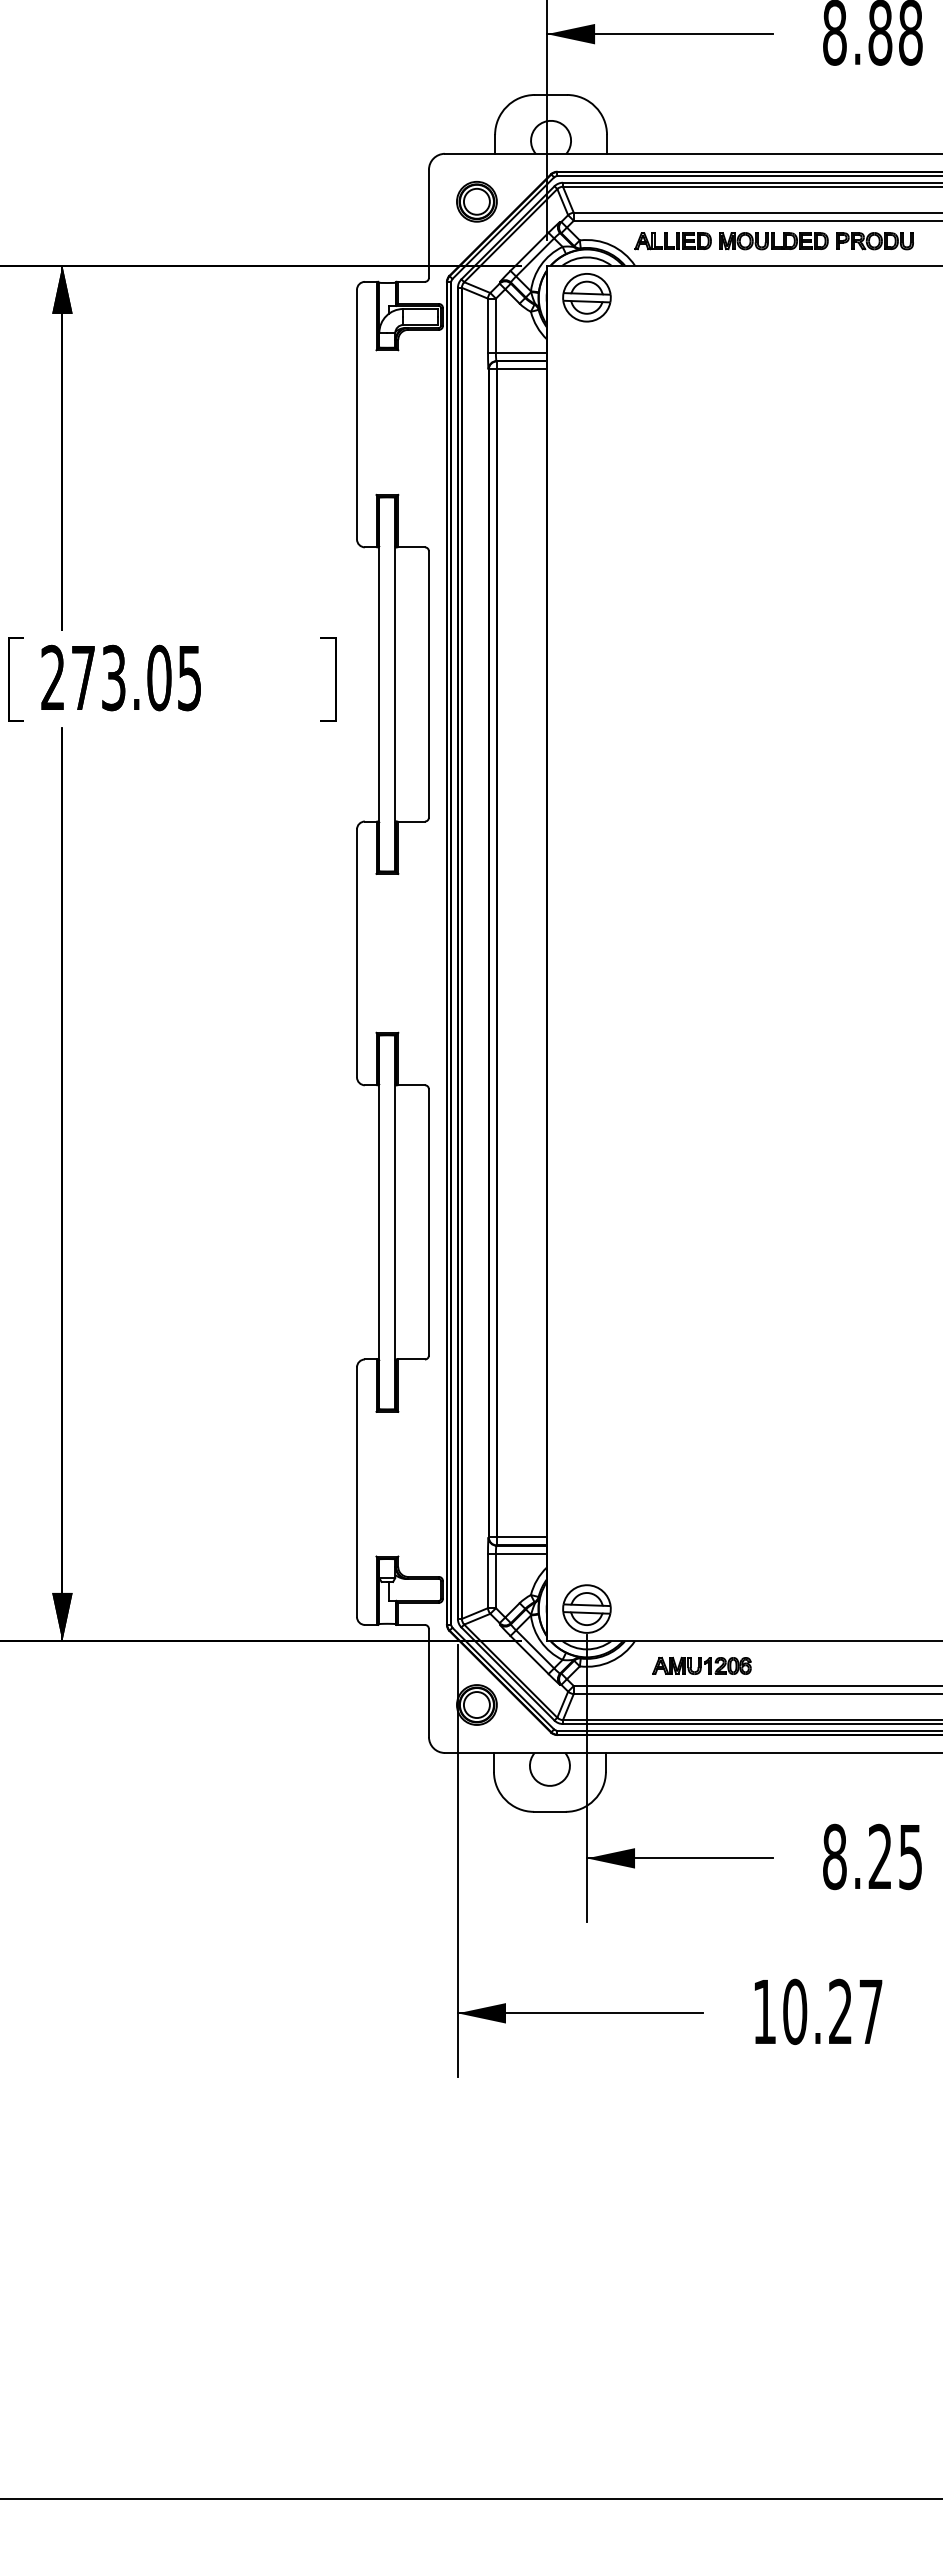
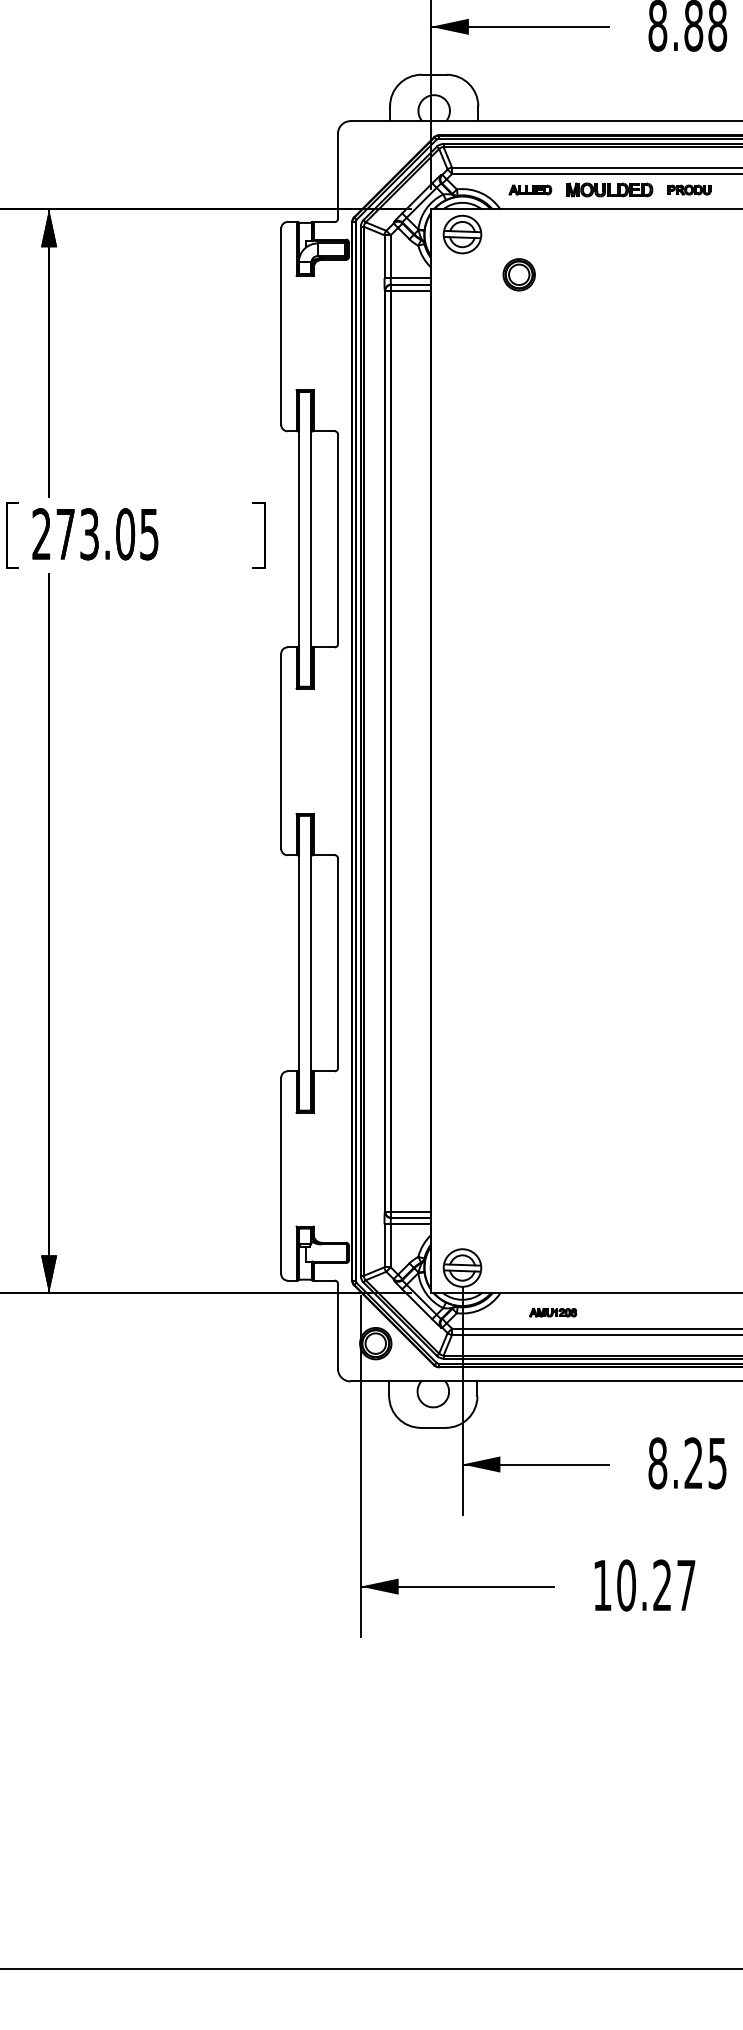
part: (476, 201) -> (518, 274), moved
part: (672, 241) -> (529, 190), size x0.7
part: (874, 241) -> (689, 190), size x0.7
part: (701, 1665) -> (552, 1312), size x0.6

